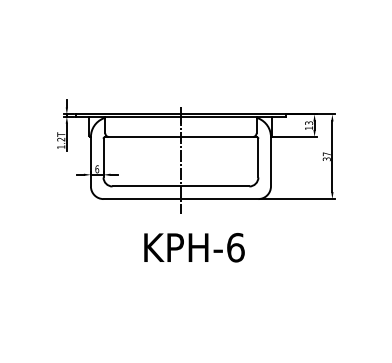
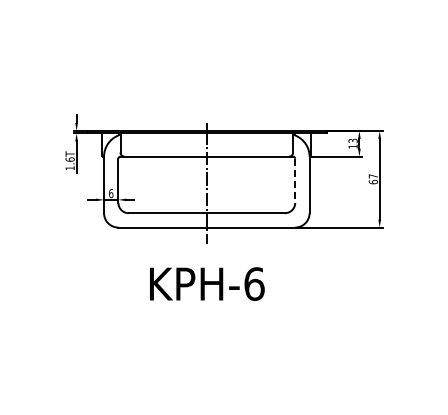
text: (60, 139) -> (69, 159), 1.2T -> 1.6T
line: (258, 158) -> (295, 181), solid -> dashed
text: (326, 158) -> (372, 181), 37 -> 67
text: (194, 247) -> (207, 283), moved

